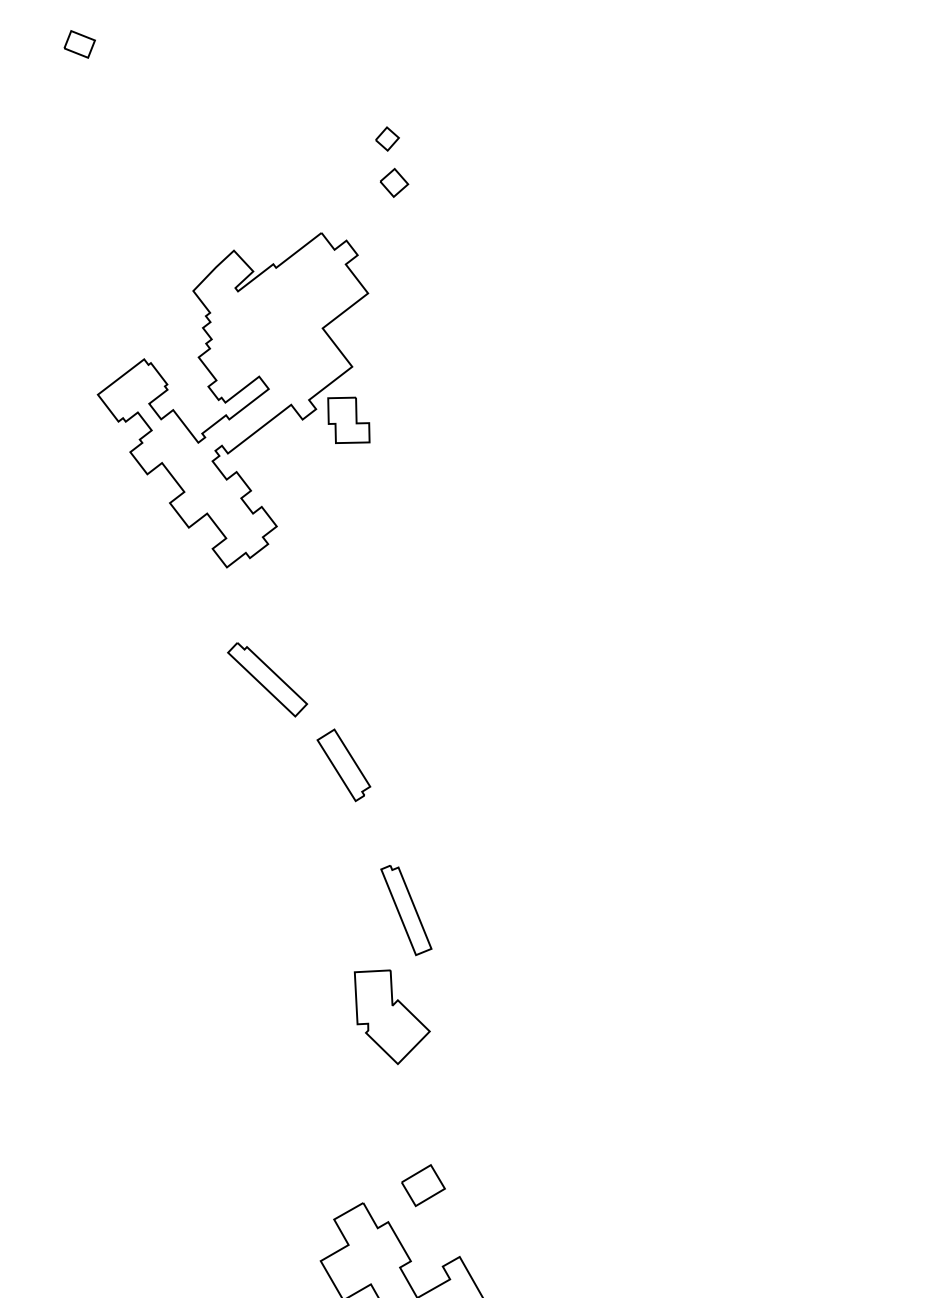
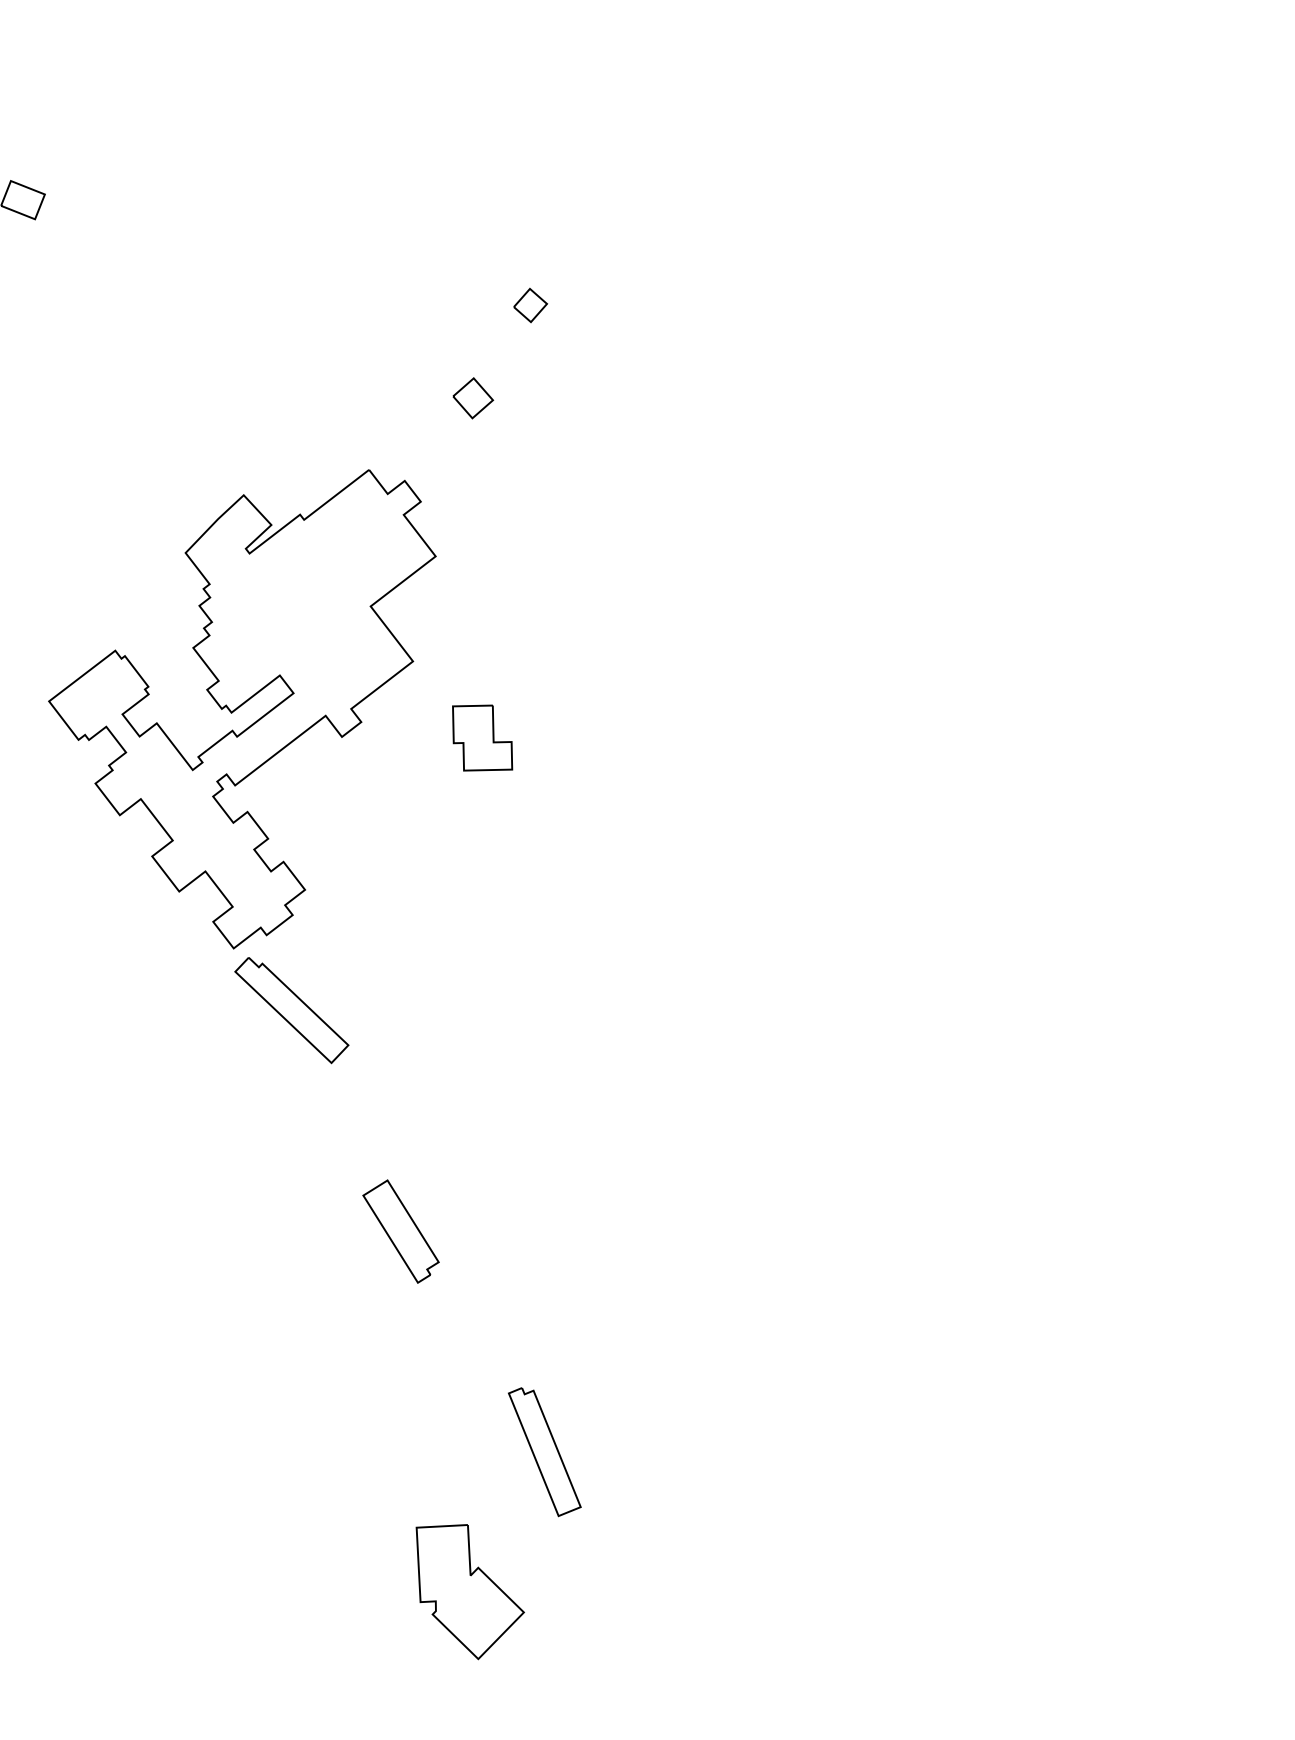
part: (387, 138) -> (530, 304), moved
part: (348, 419) -> (482, 736), moved
part: (267, 679) -> (291, 1010), moved
part: (406, 910) -> (544, 1452), moved

